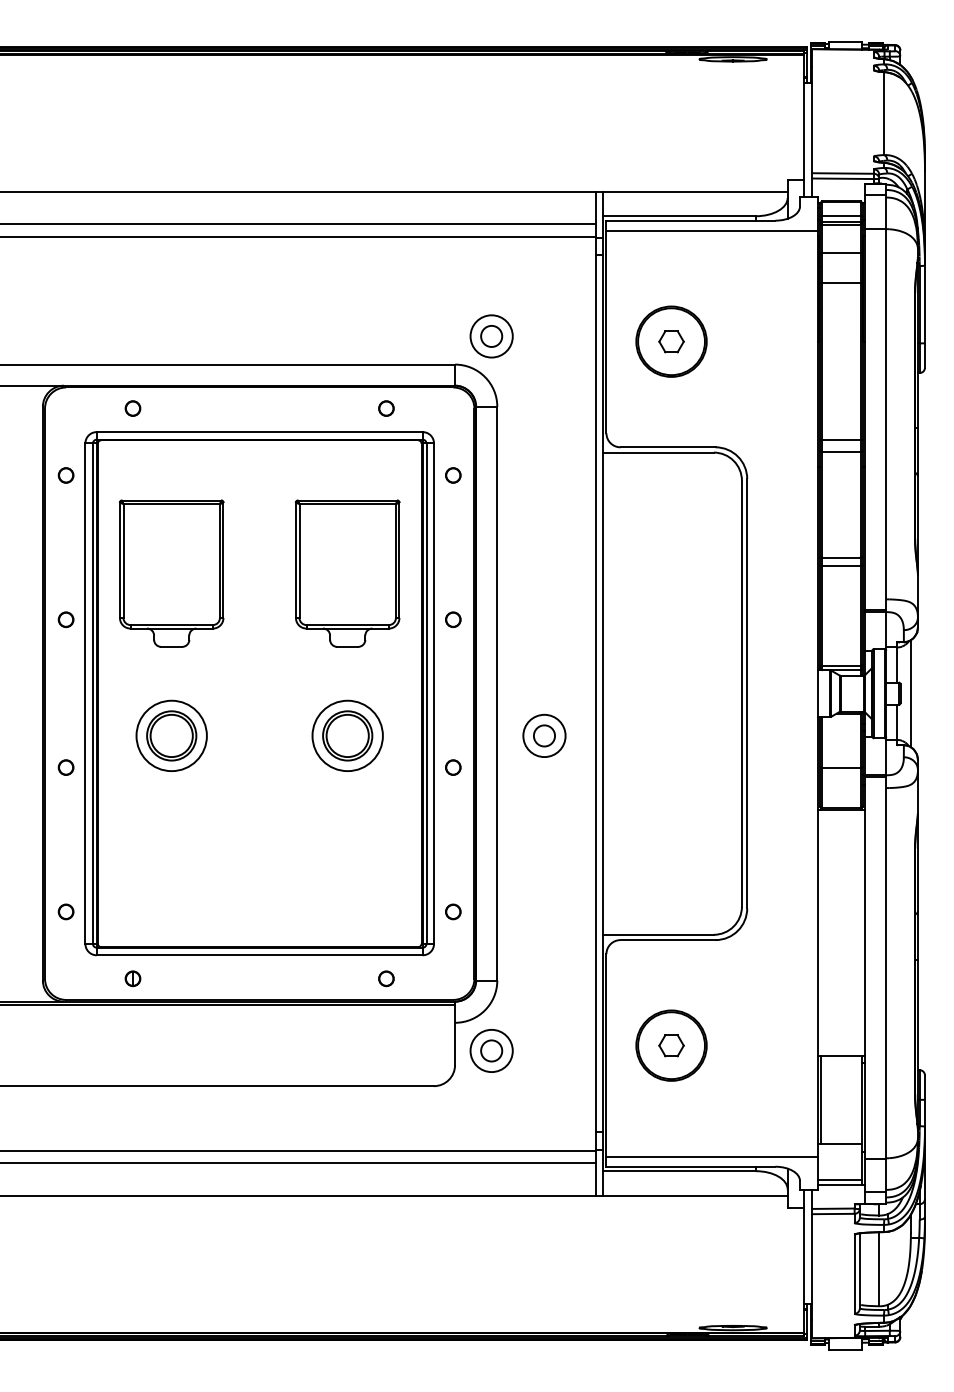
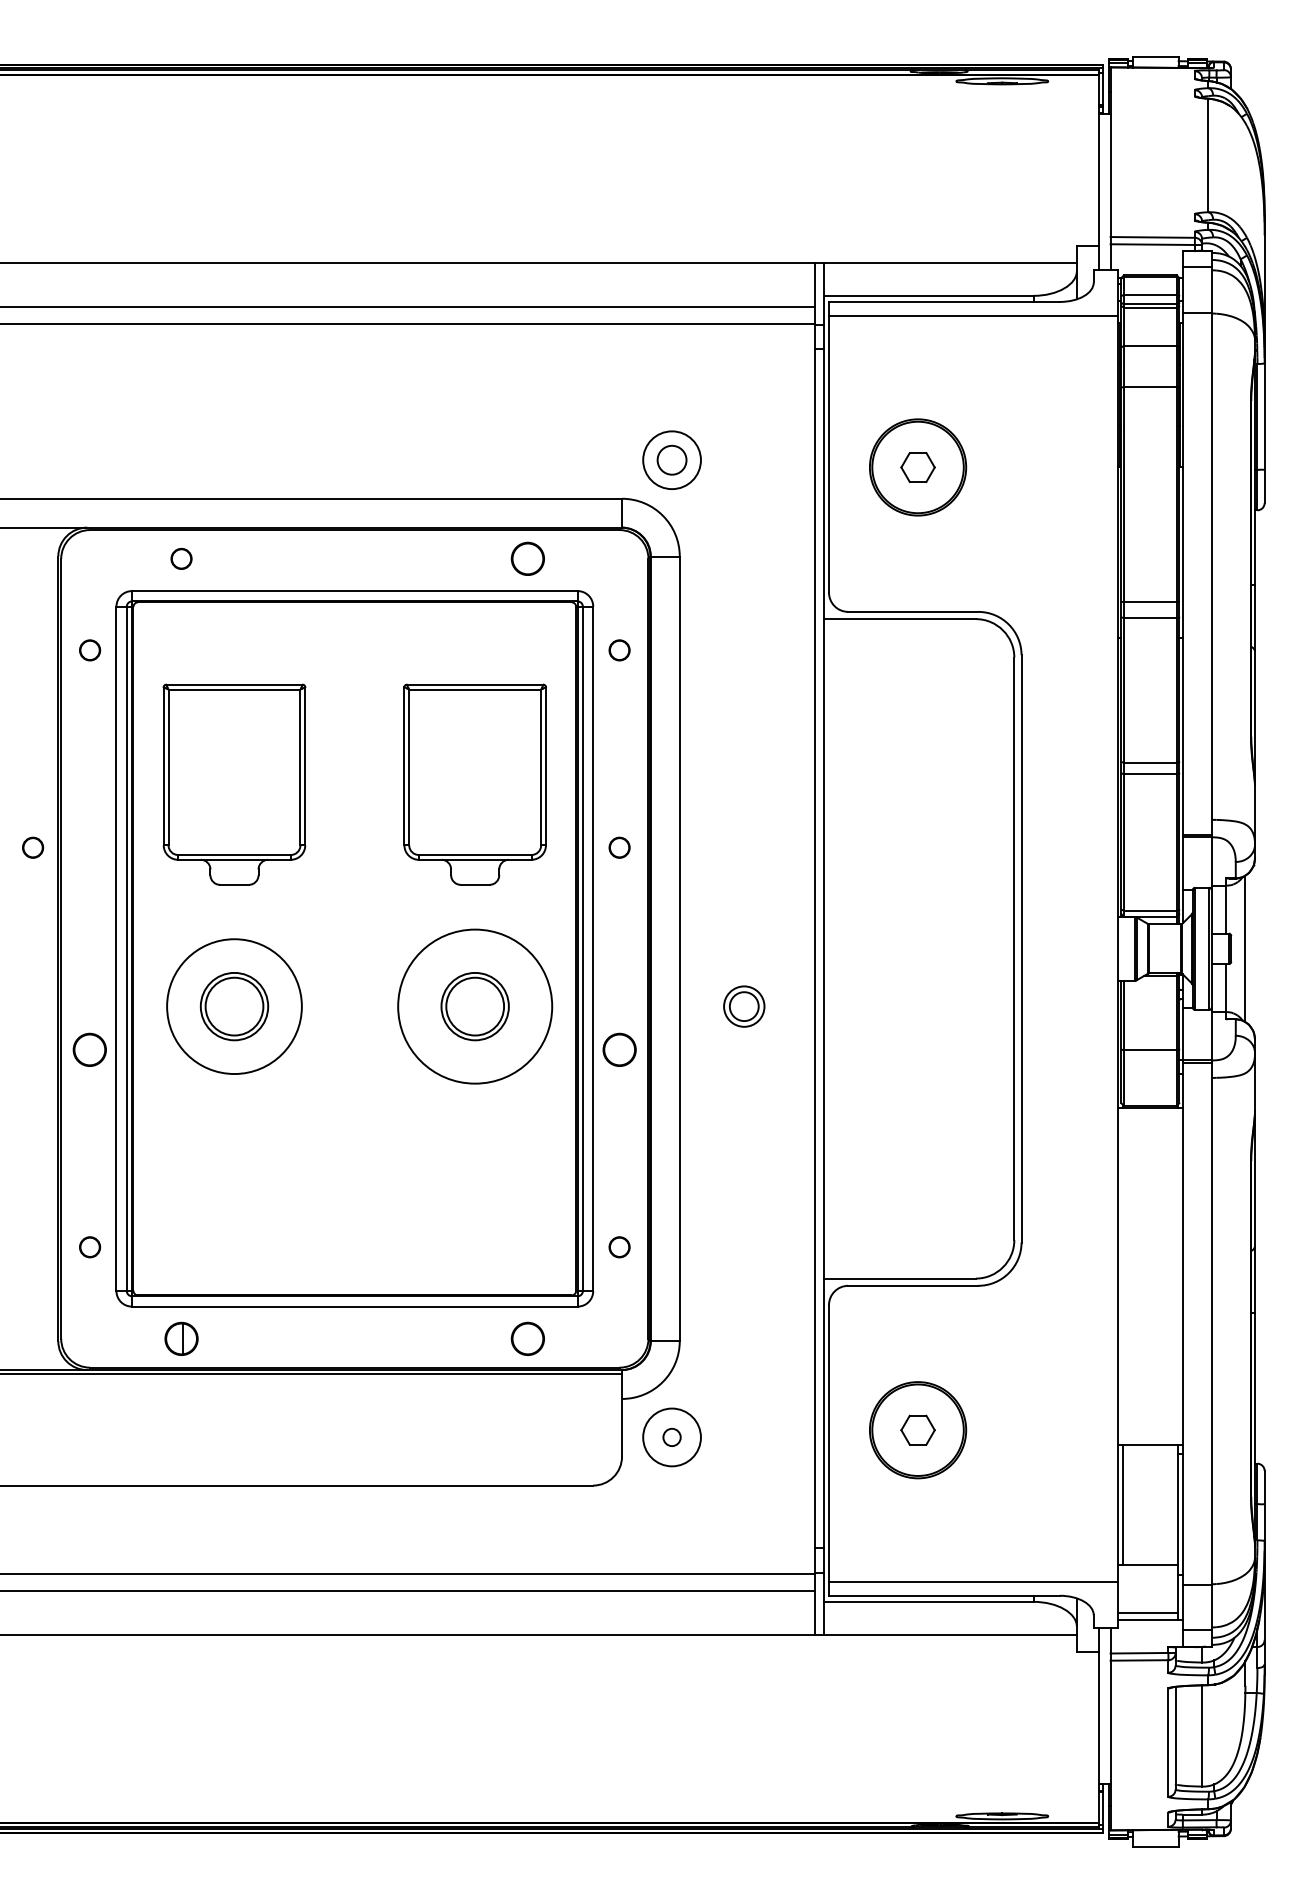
circle: (386, 408) -> (528, 558), size x1.6
circle: (66, 619) -> (33, 847), moved
circle: (171, 735) -> (234, 1006), size x1.4
circle: (347, 735) -> (475, 1006), size x1.6
circle: (544, 735) -> (744, 1006), size x0.7
circle: (66, 767) -> (90, 1049), size x1.6
circle: (453, 767) -> (619, 1049), size x1.6
part: (132, 978) -> (181, 1338), size x1.6
circle: (386, 978) -> (528, 1338), size x1.6
circle: (491, 1050) -> (671, 1437), size x0.6

